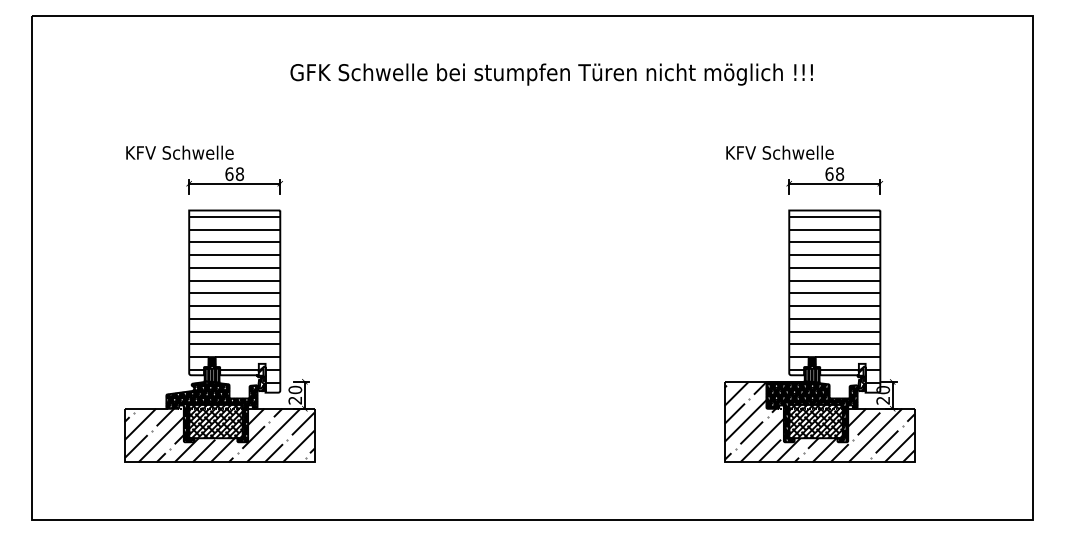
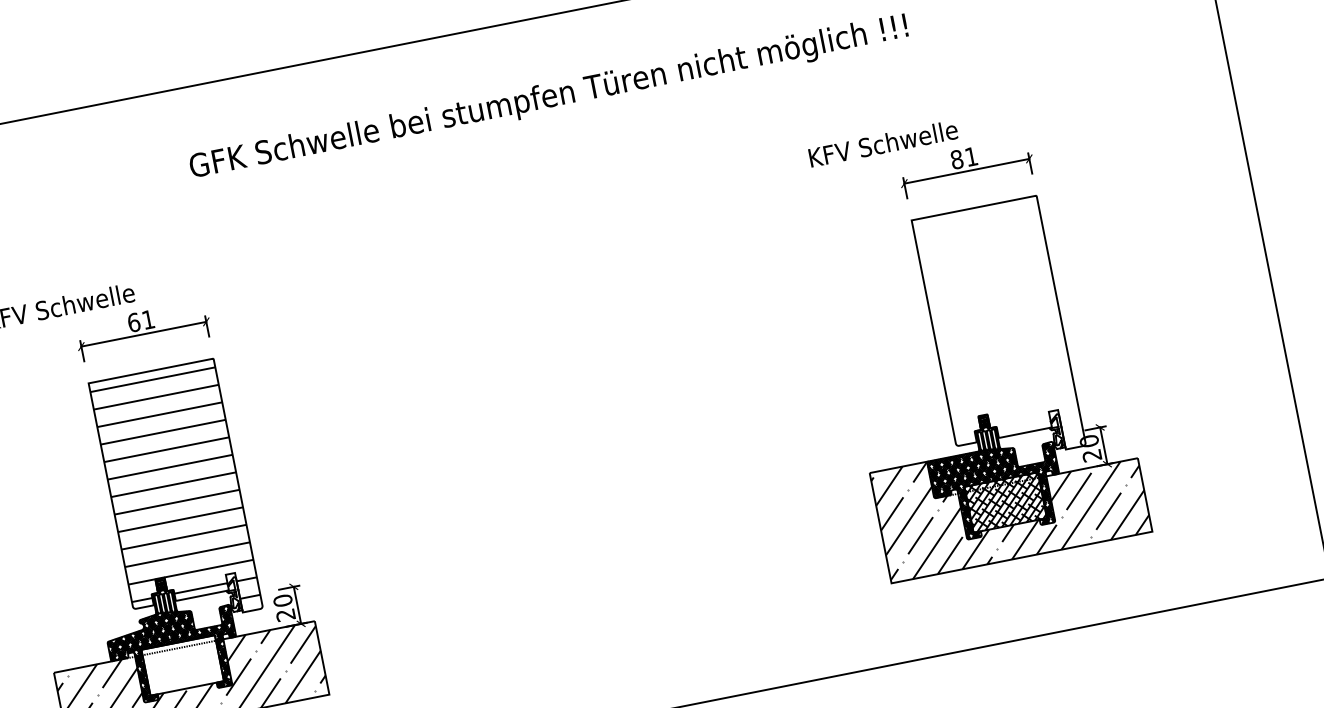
text: (239, 174) -> (147, 320), 68 -> 61
text: (834, 174) -> (963, 158), 68 -> 81
hatch: (834, 299) -> (997, 330), removed
hatch: (215, 421) -> (182, 665), removed

